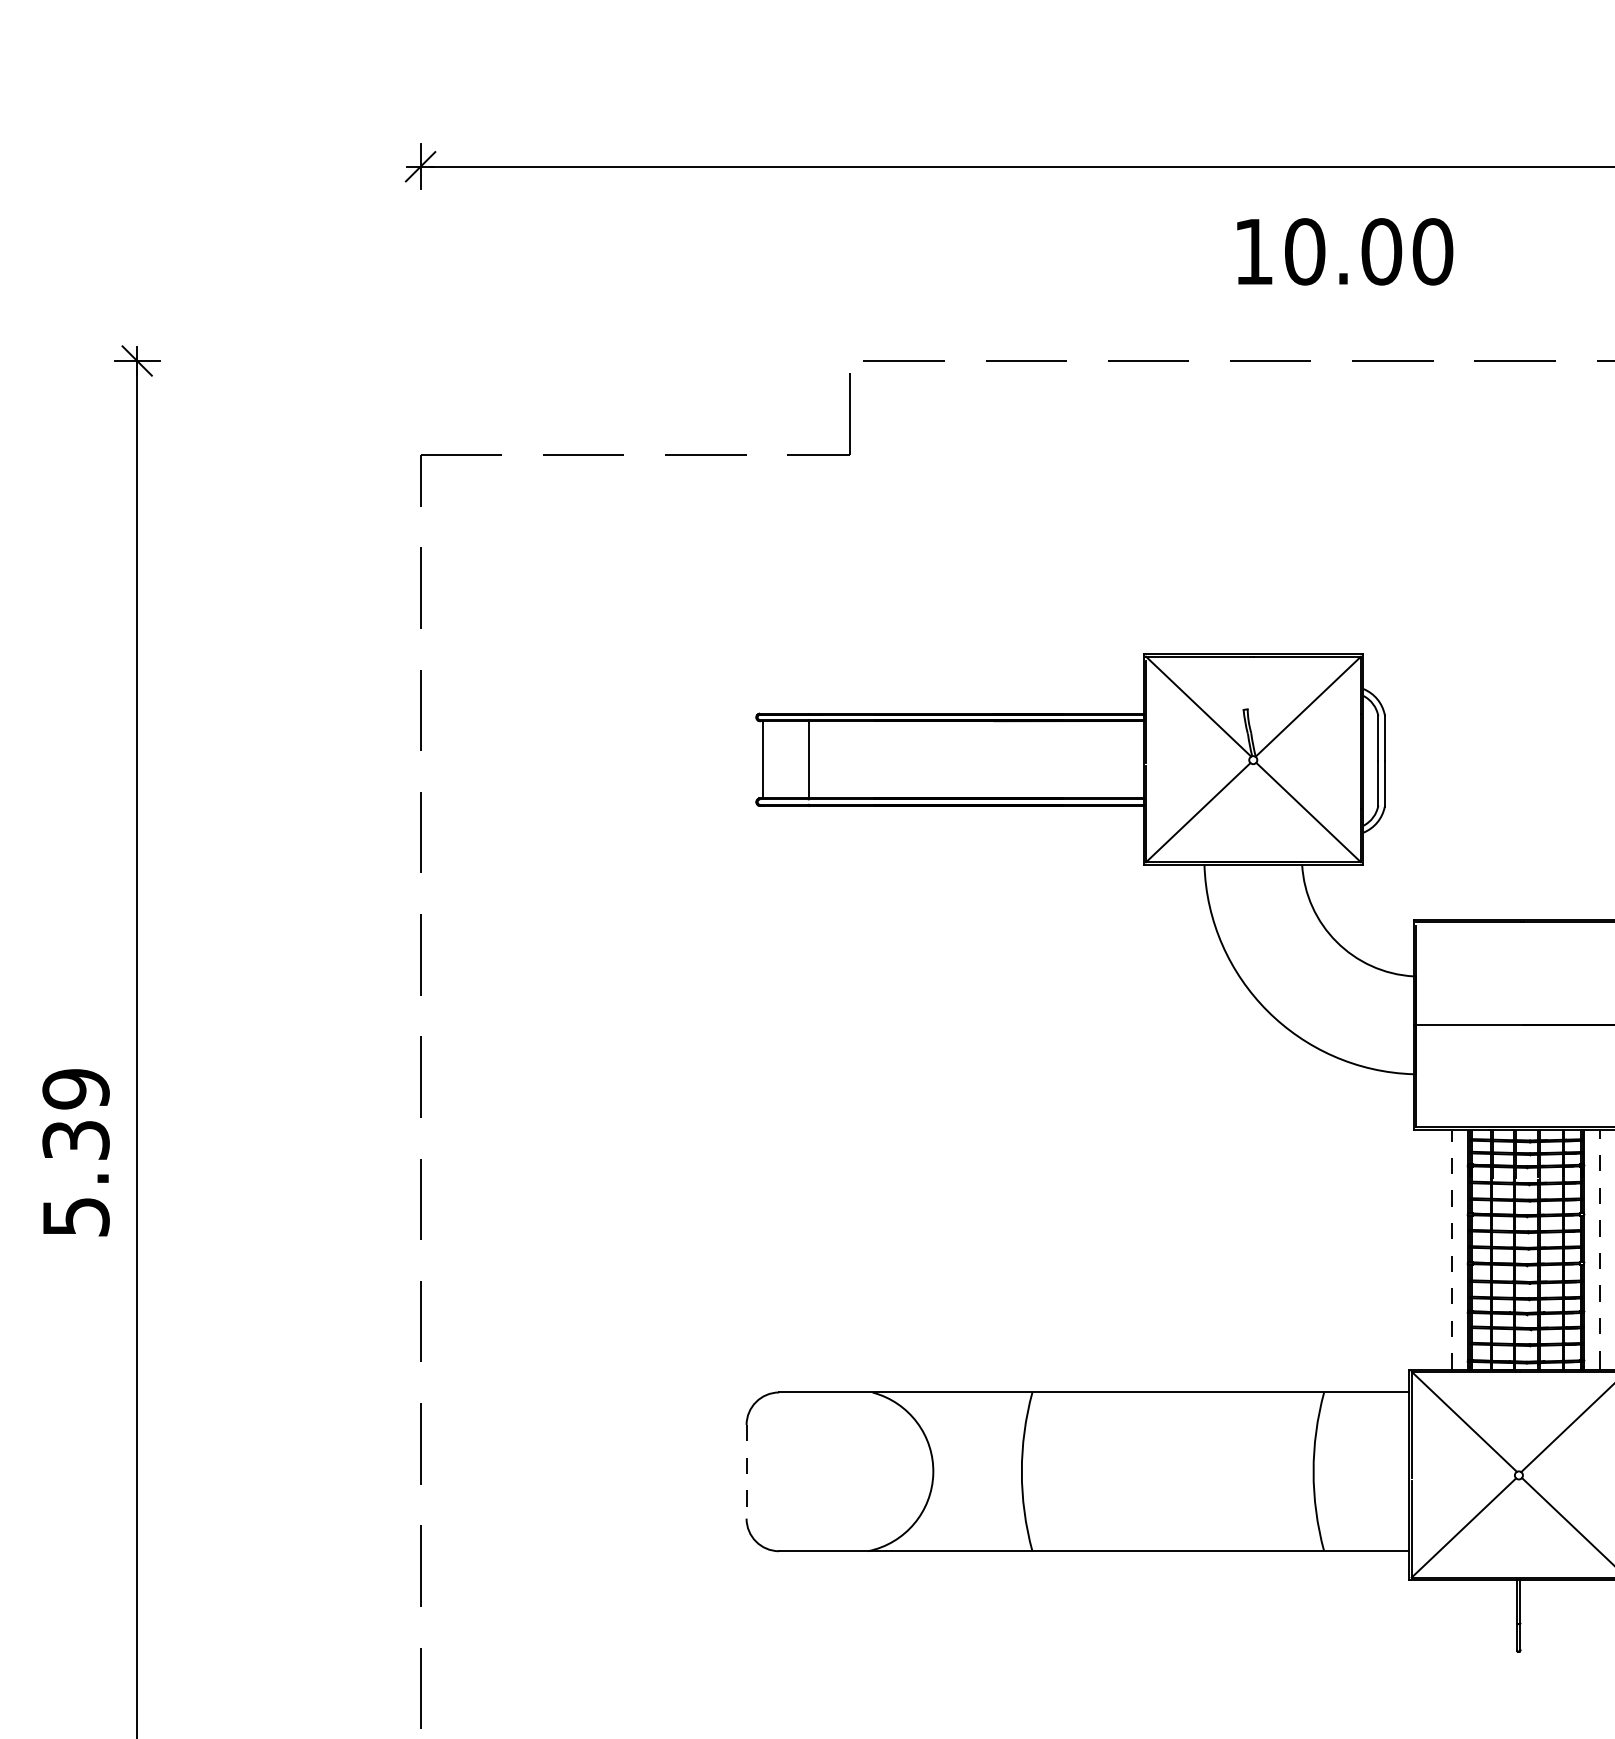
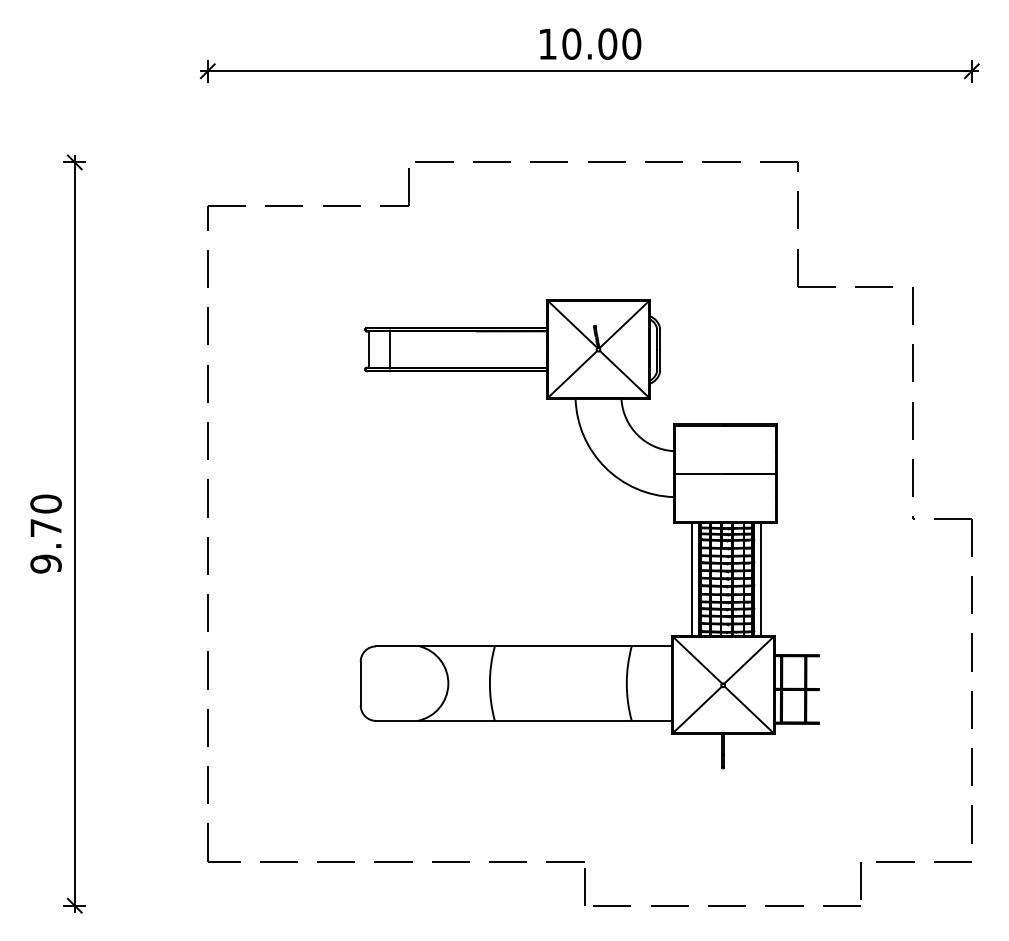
text: (1344, 250) -> (590, 43), moved
text: (74, 1151) -> (45, 533), 5.39 -> 9.70
line: (1600, 1247) -> (761, 578), dashed -> solid
line: (1451, 1249) -> (691, 579), dashed -> solid
line: (746, 1471) -> (360, 683), dashed -> solid

